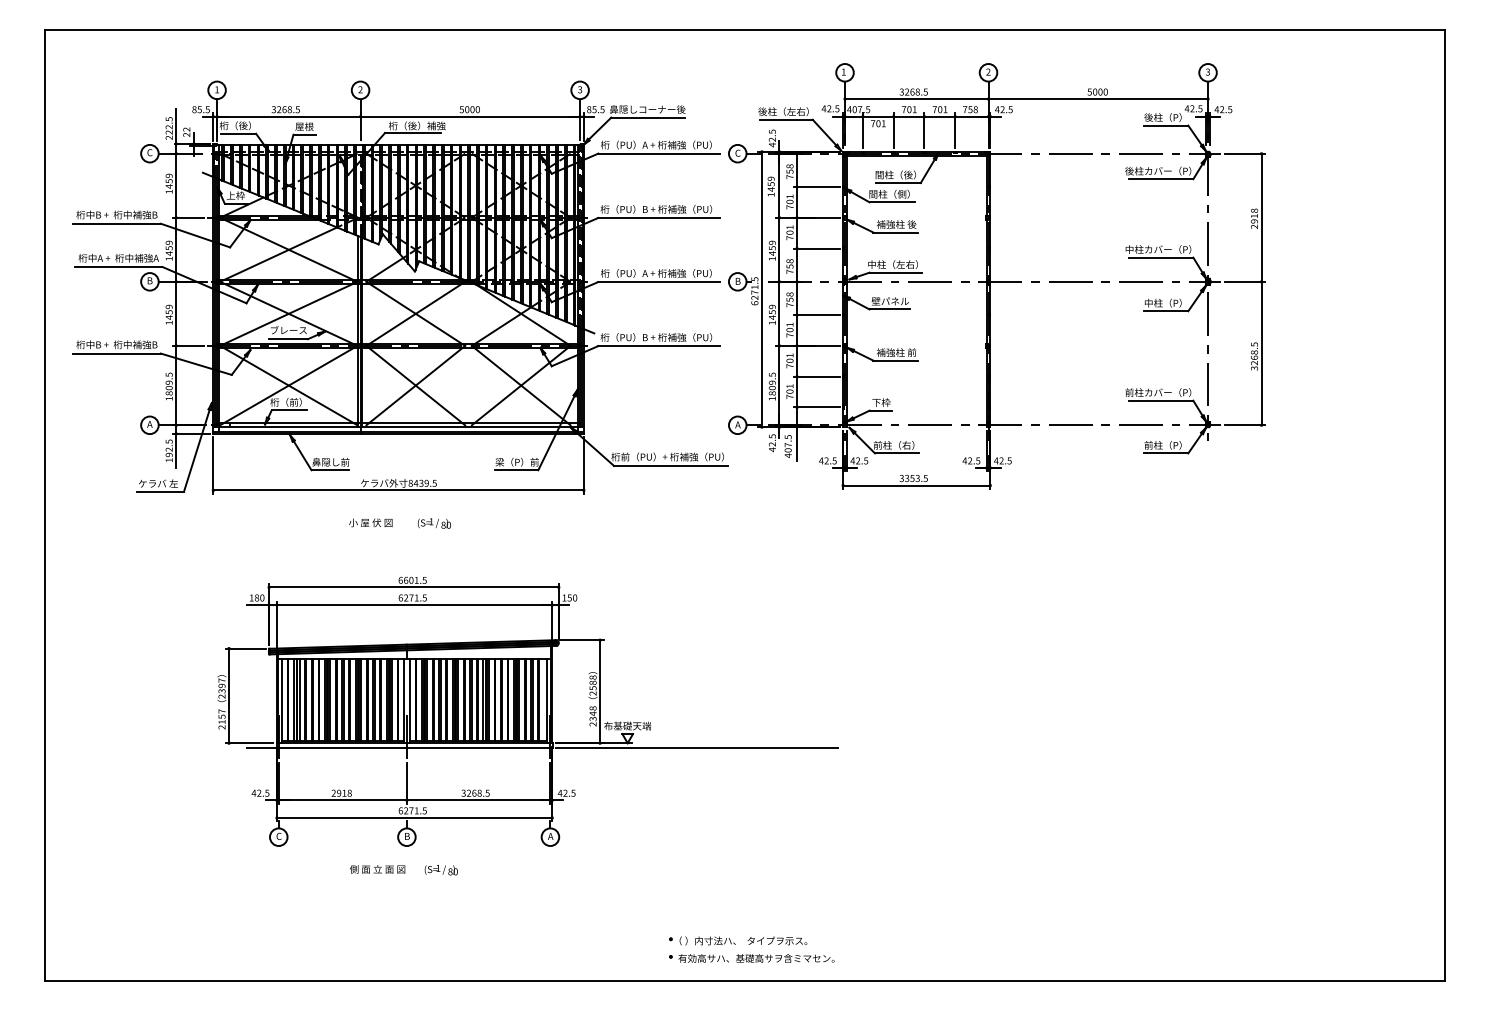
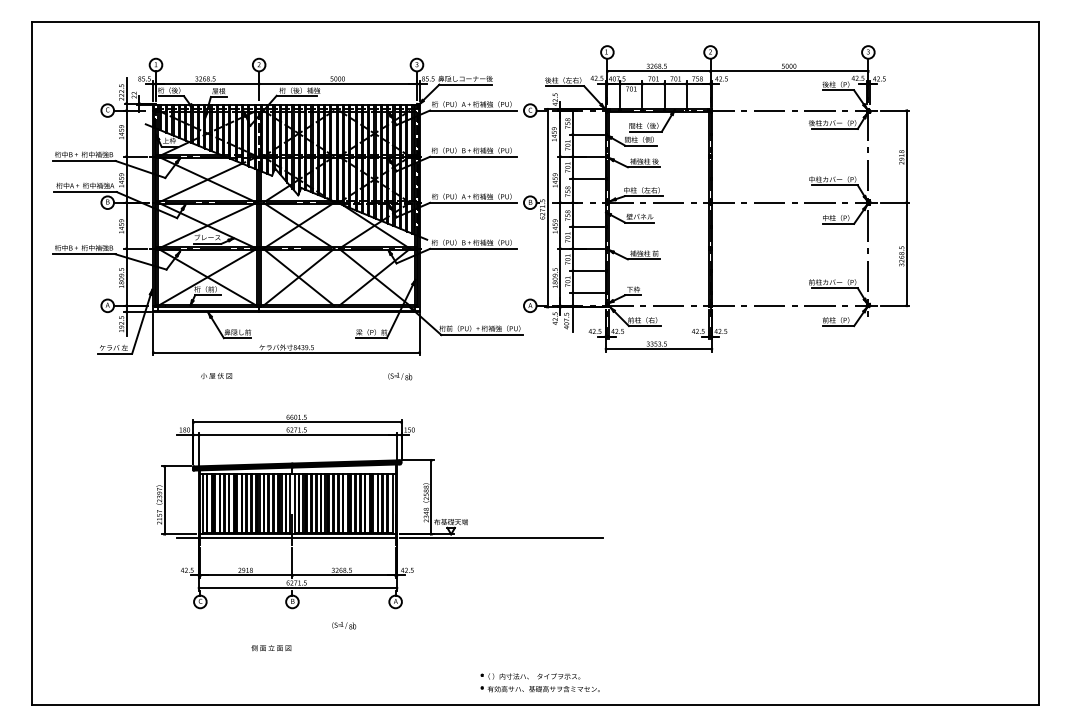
text: (370, 522) -> (216, 375), moved
text: (434, 523) -> (400, 376), moved
text: (377, 869) -> (271, 648), moved
text: (441, 869) -> (344, 625), moved

